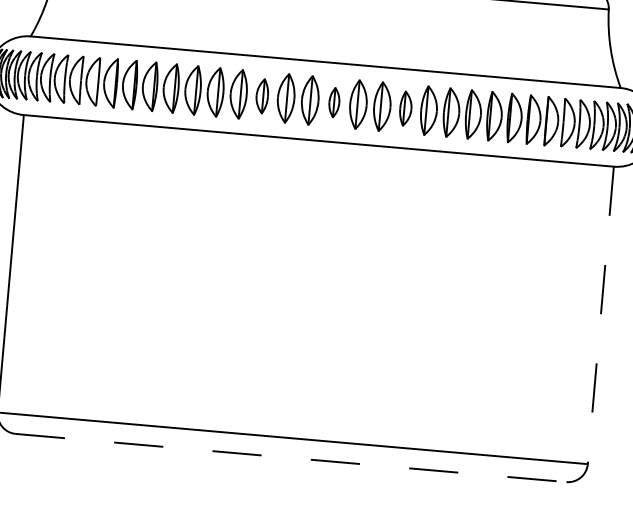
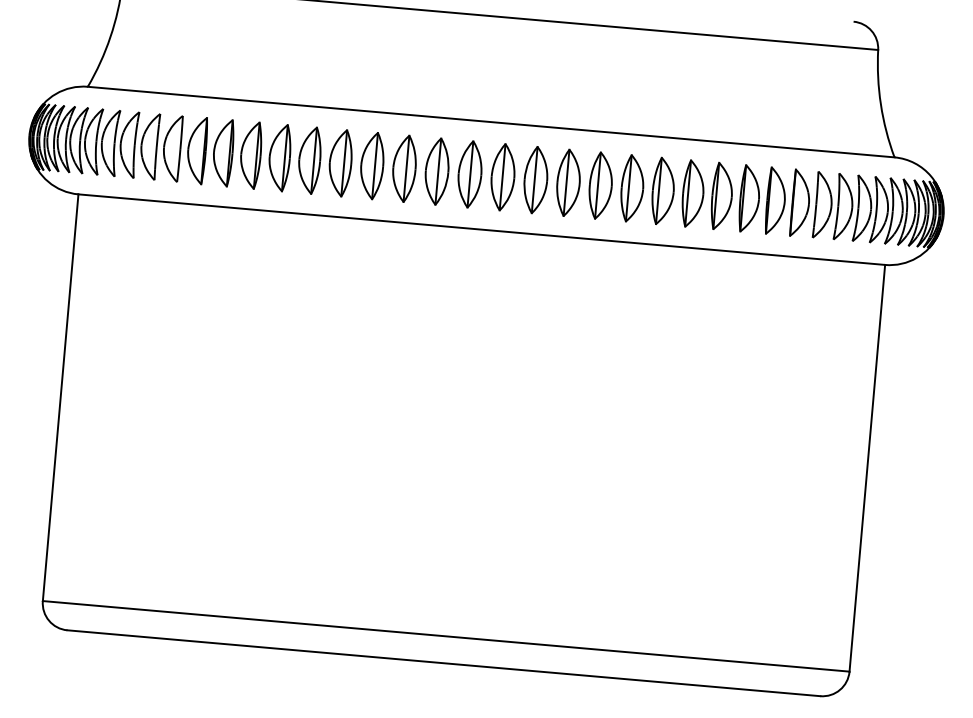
part: (262, 96) -> (404, 168), size x1.43
part: (334, 102) -> (502, 177), size x1.67
part: (405, 108) -> (600, 185), size x1.43
line: (600, 315) -> (867, 468), dashed -> solid
line: (290, 458) -> (443, 663), dashed -> solid

